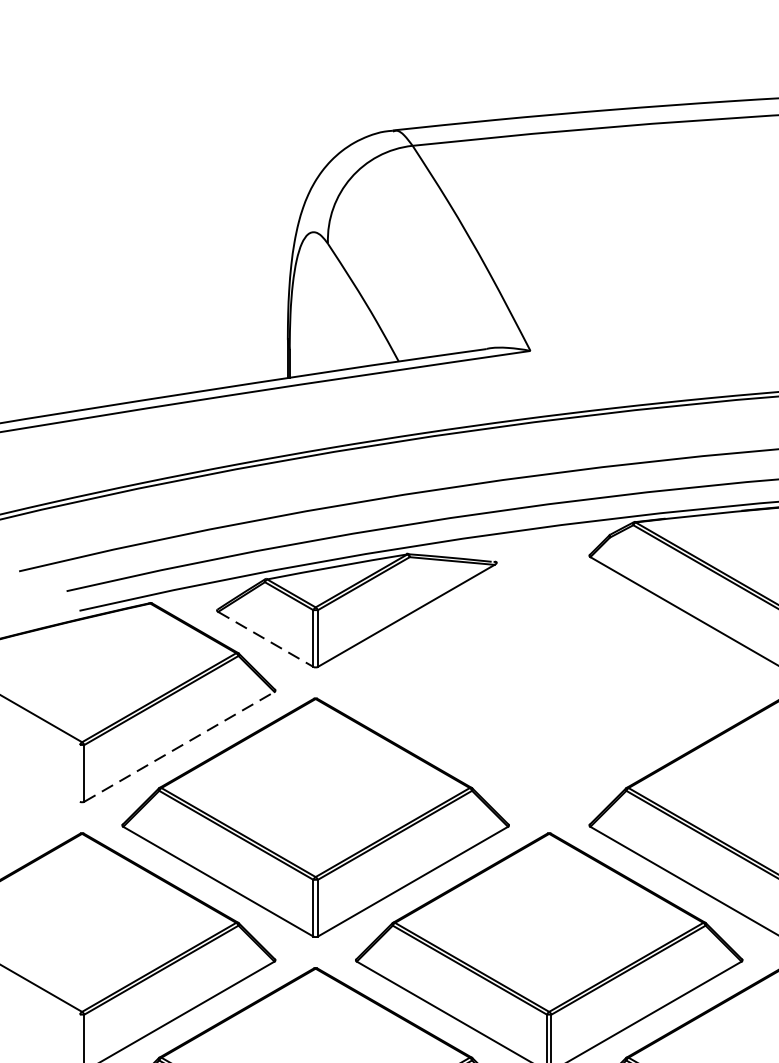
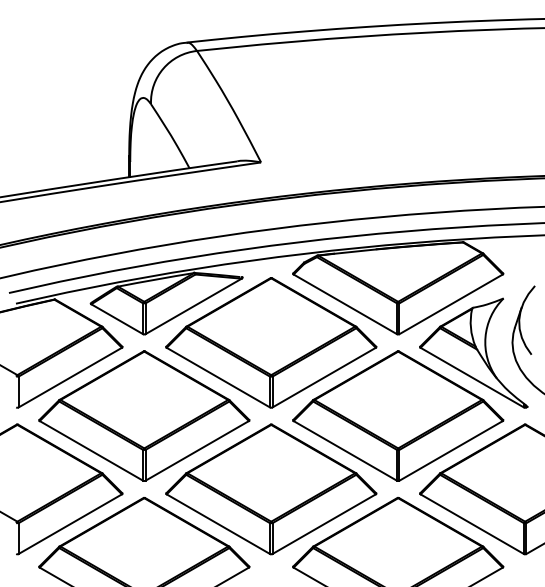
line: (266, 639) -> (117, 319), dashed -> solid
part: (549, 682) -> (271, 342), added
line: (179, 746) -> (70, 377), dashed -> solid

